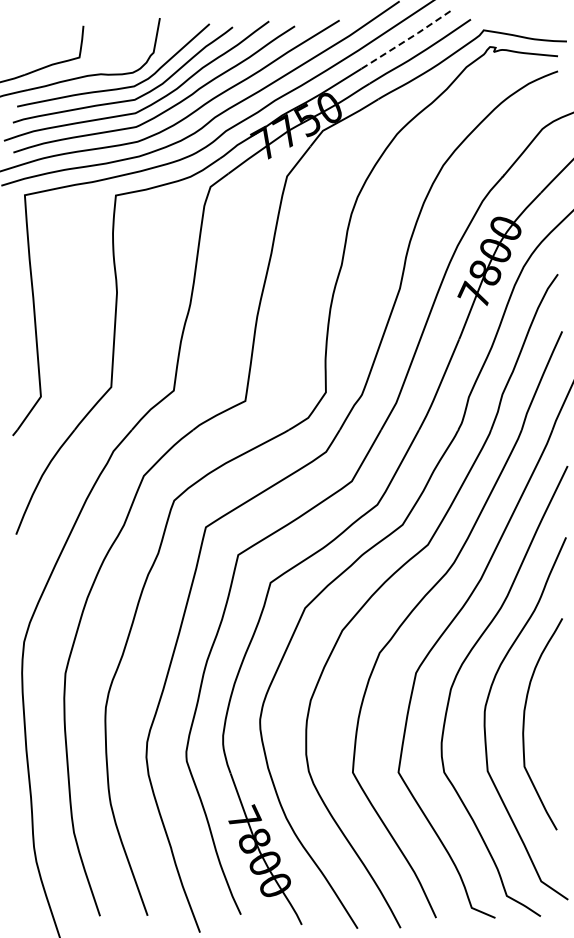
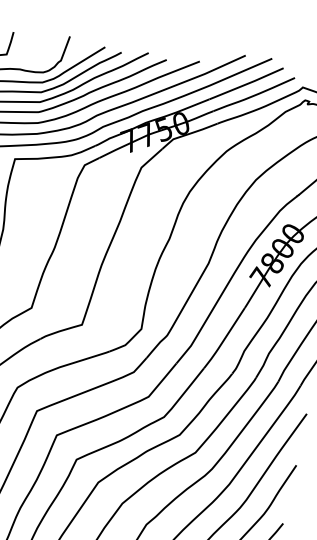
line: (407, 39) -> (246, 84), dashed -> solid

